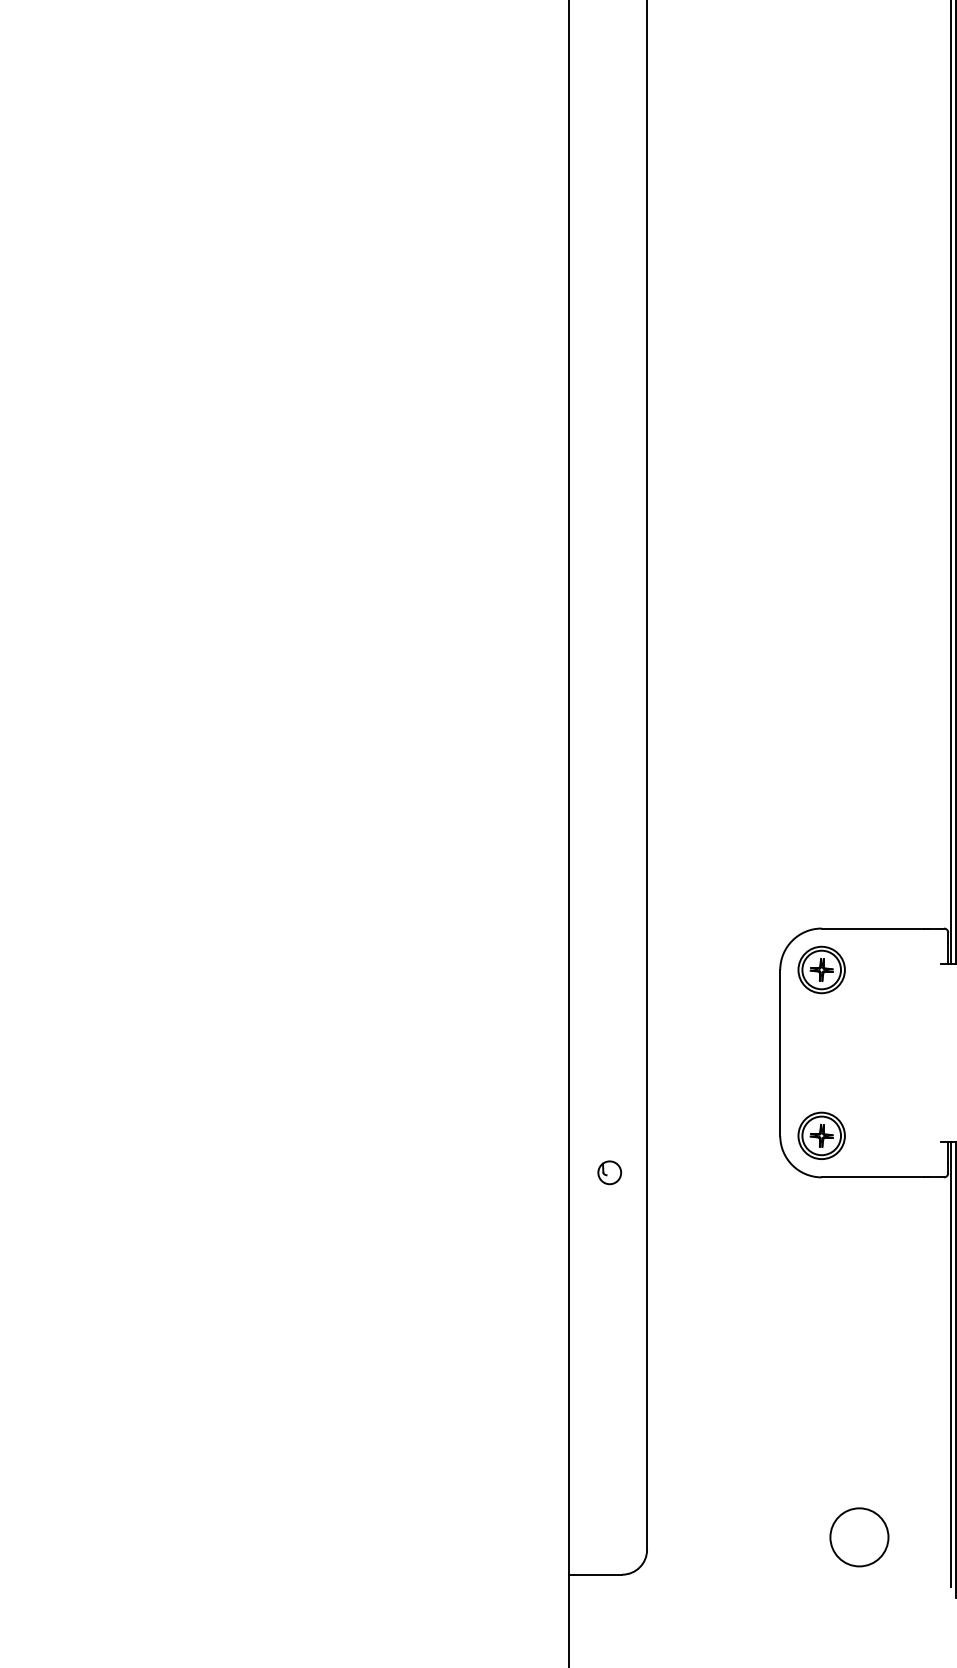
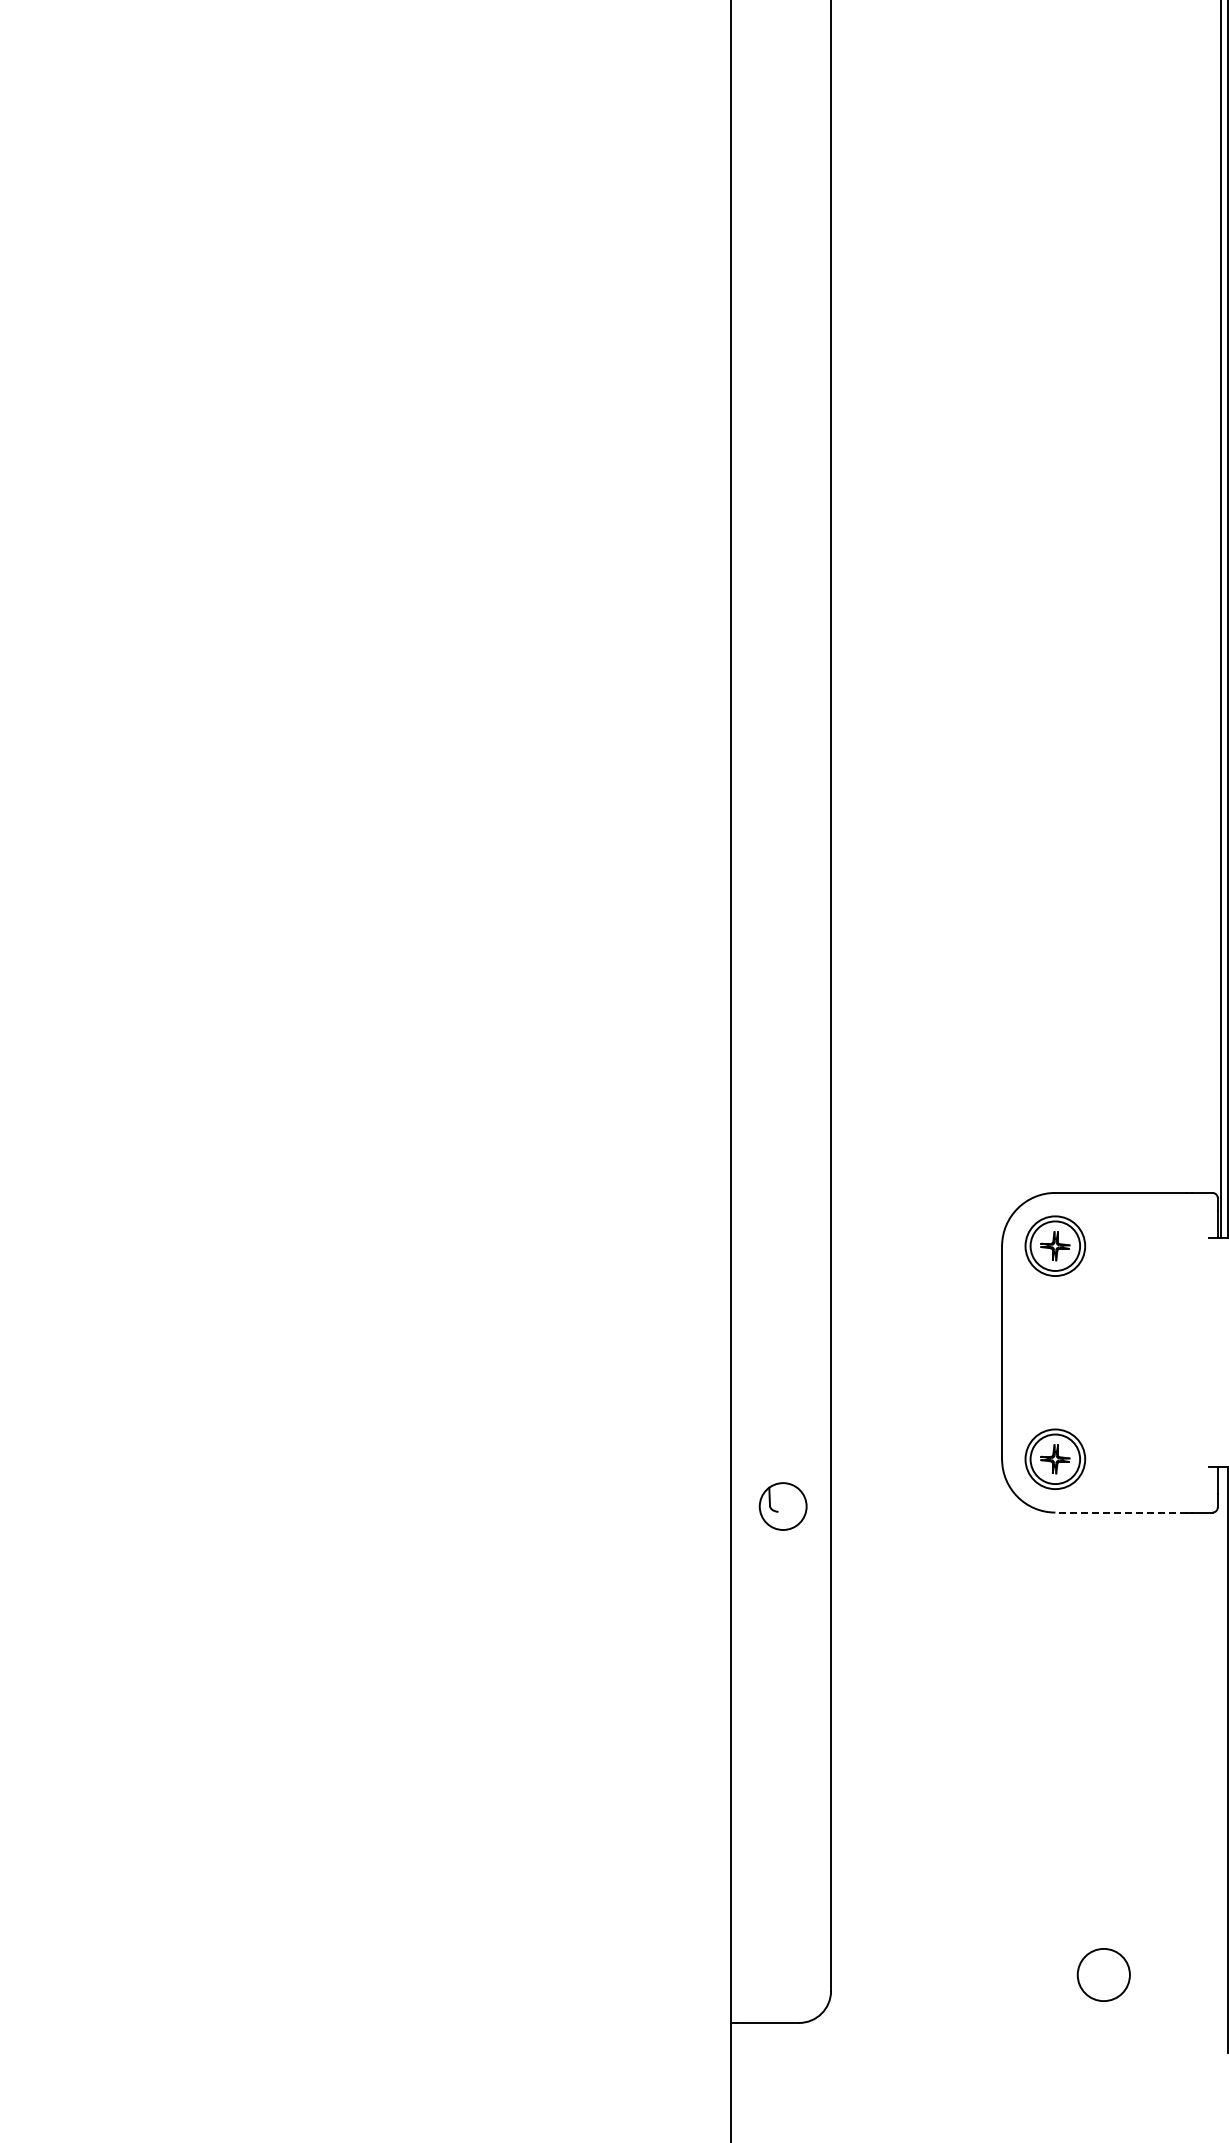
part: (609, 1172) -> (782, 1506), size x1.6
line: (873, 1177) -> (1121, 1512), solid -> dashed
line: (951, 1364) -> (1221, 1752), removed
circle: (859, 1536) -> (1103, 1974), size x0.7

